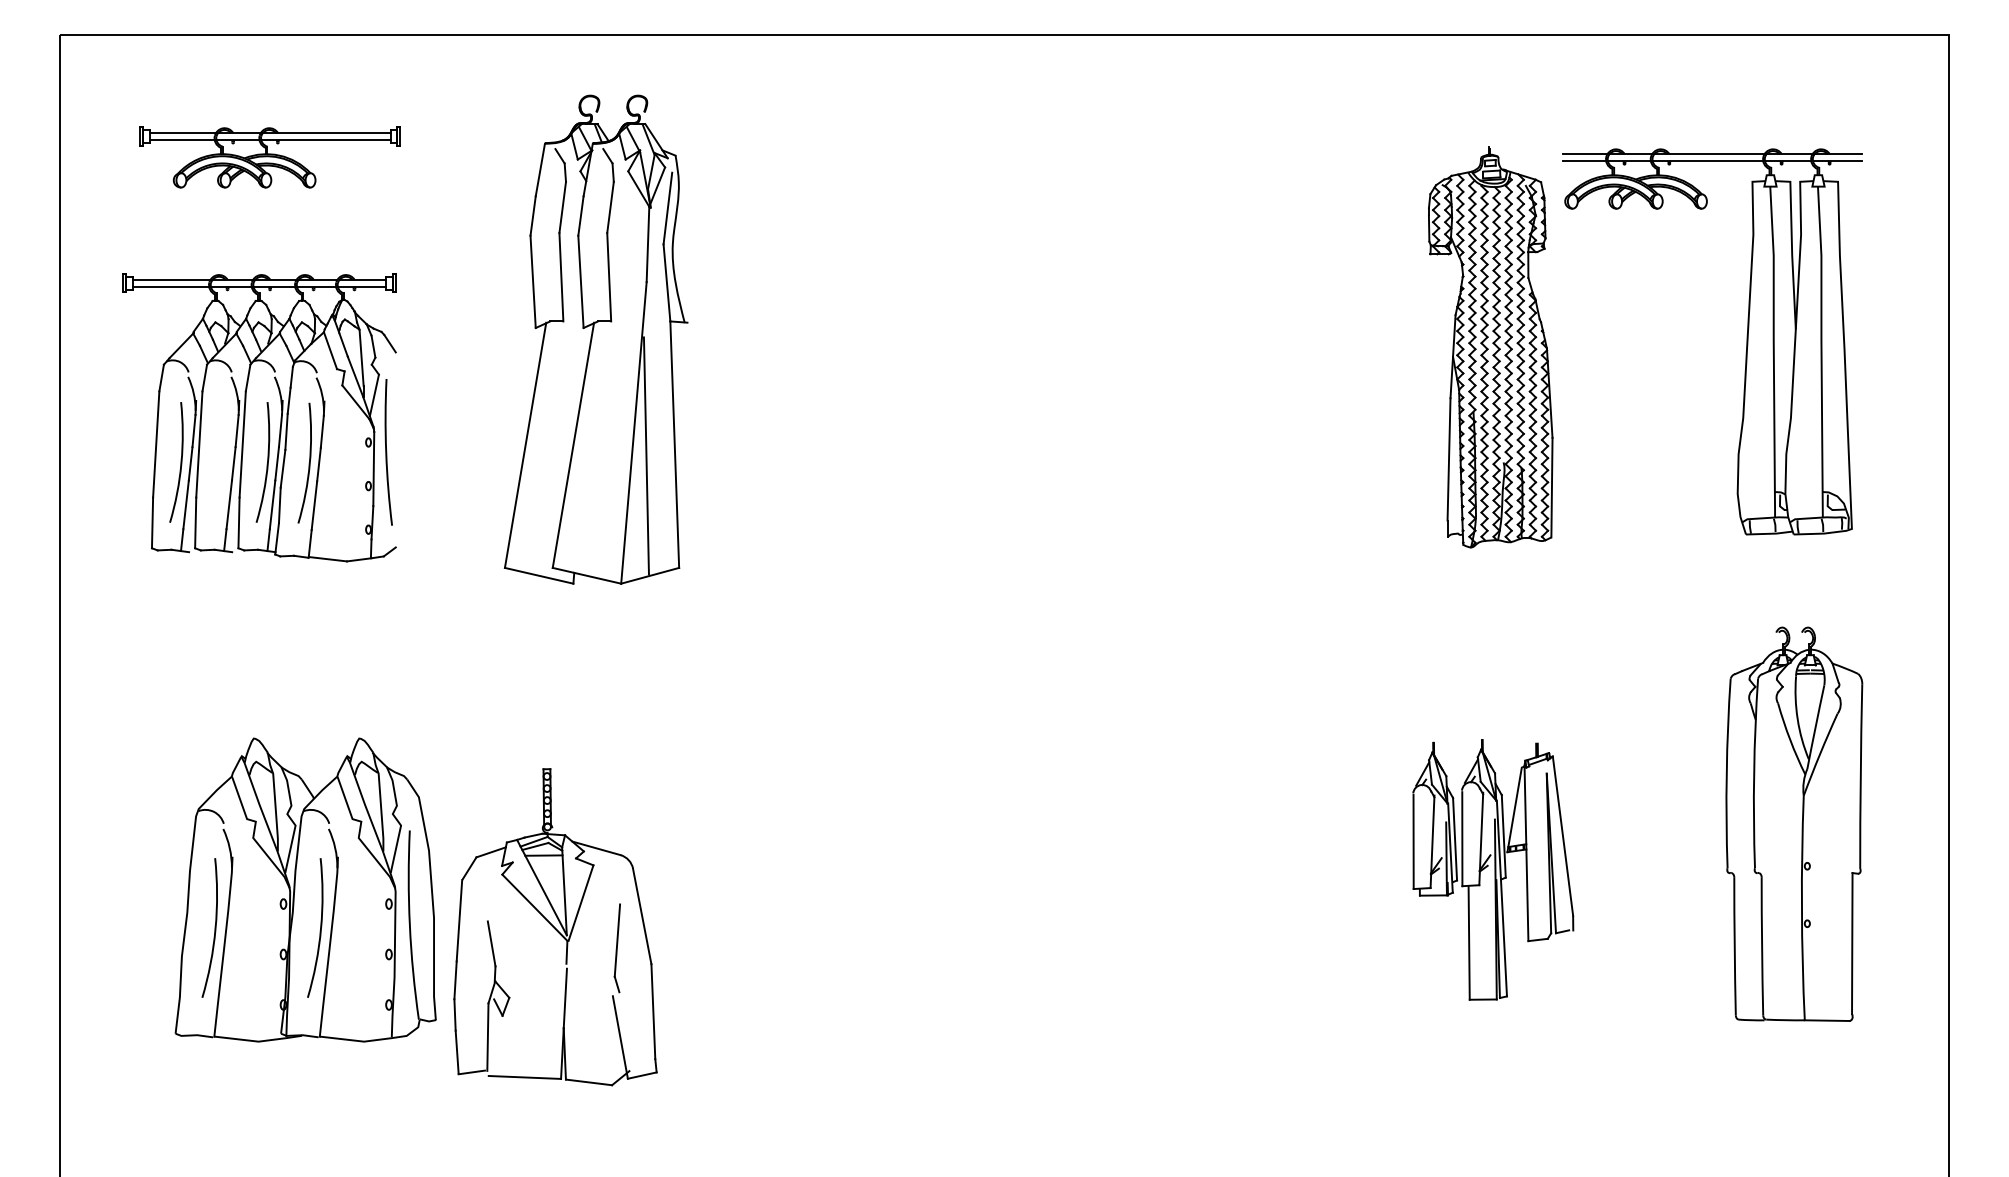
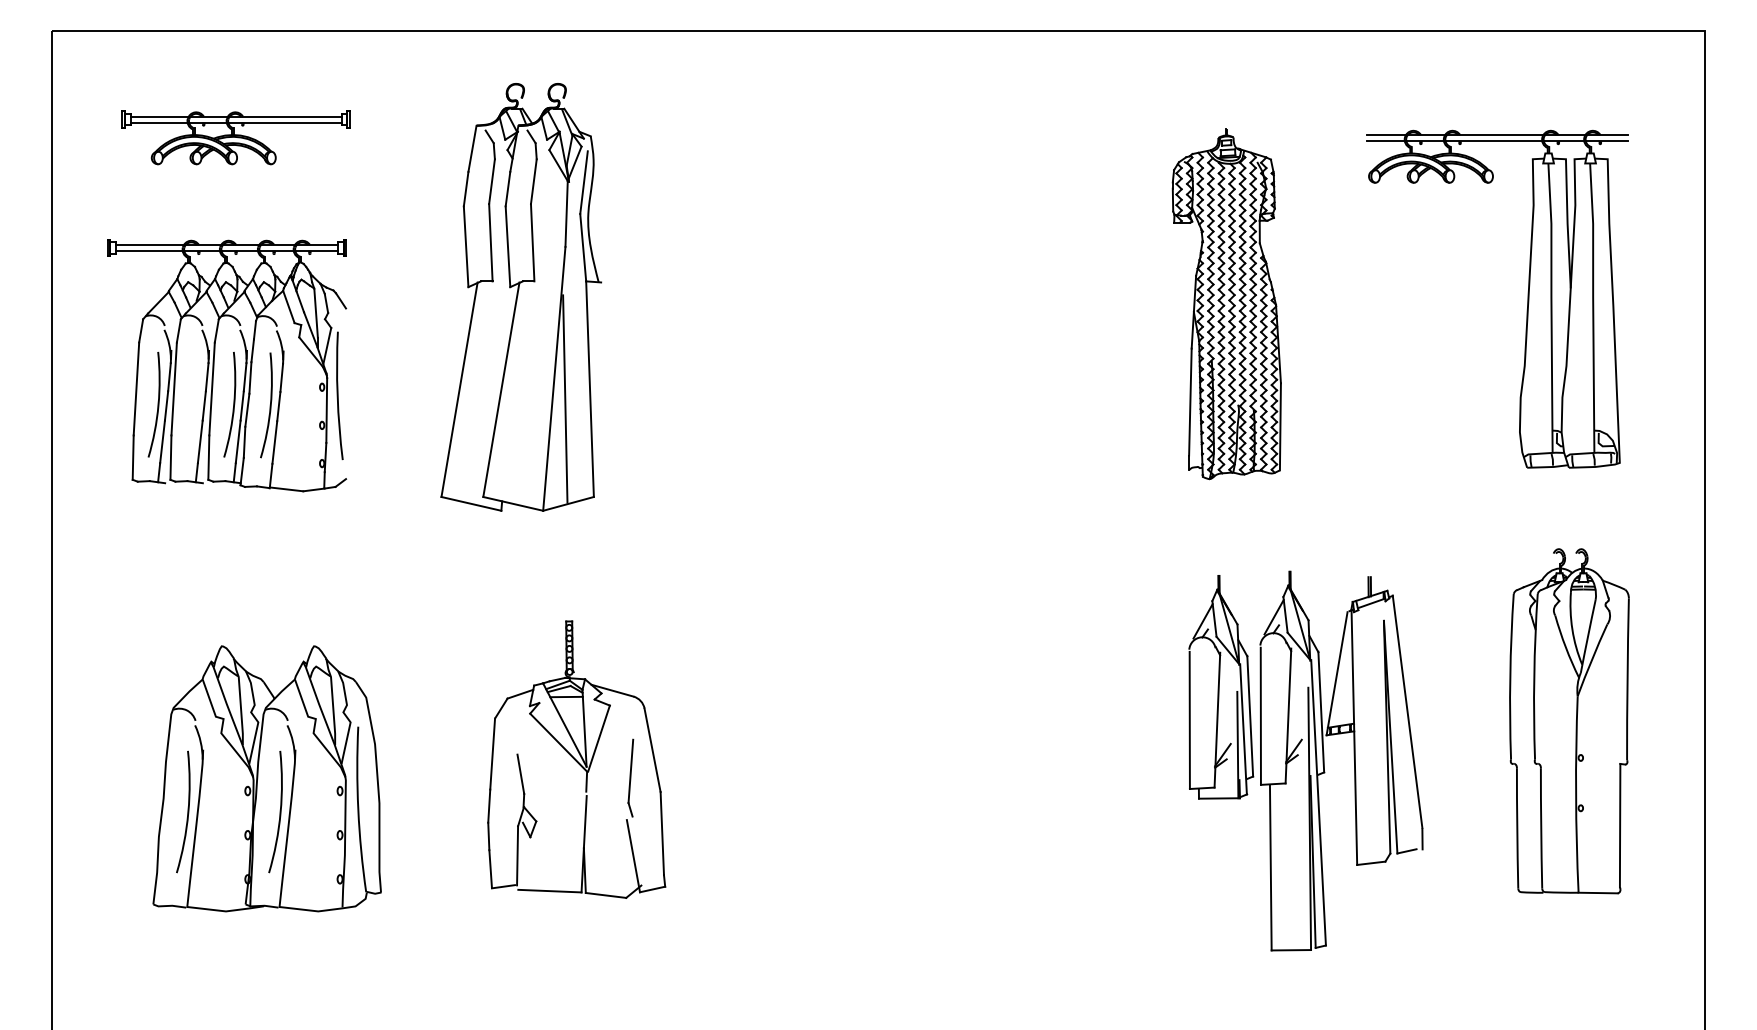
part: (1490, 347) -> (1226, 304), moved
part: (1493, 869) -> (1306, 760), size x1.67
part: (555, 927) -> (576, 759), moved

